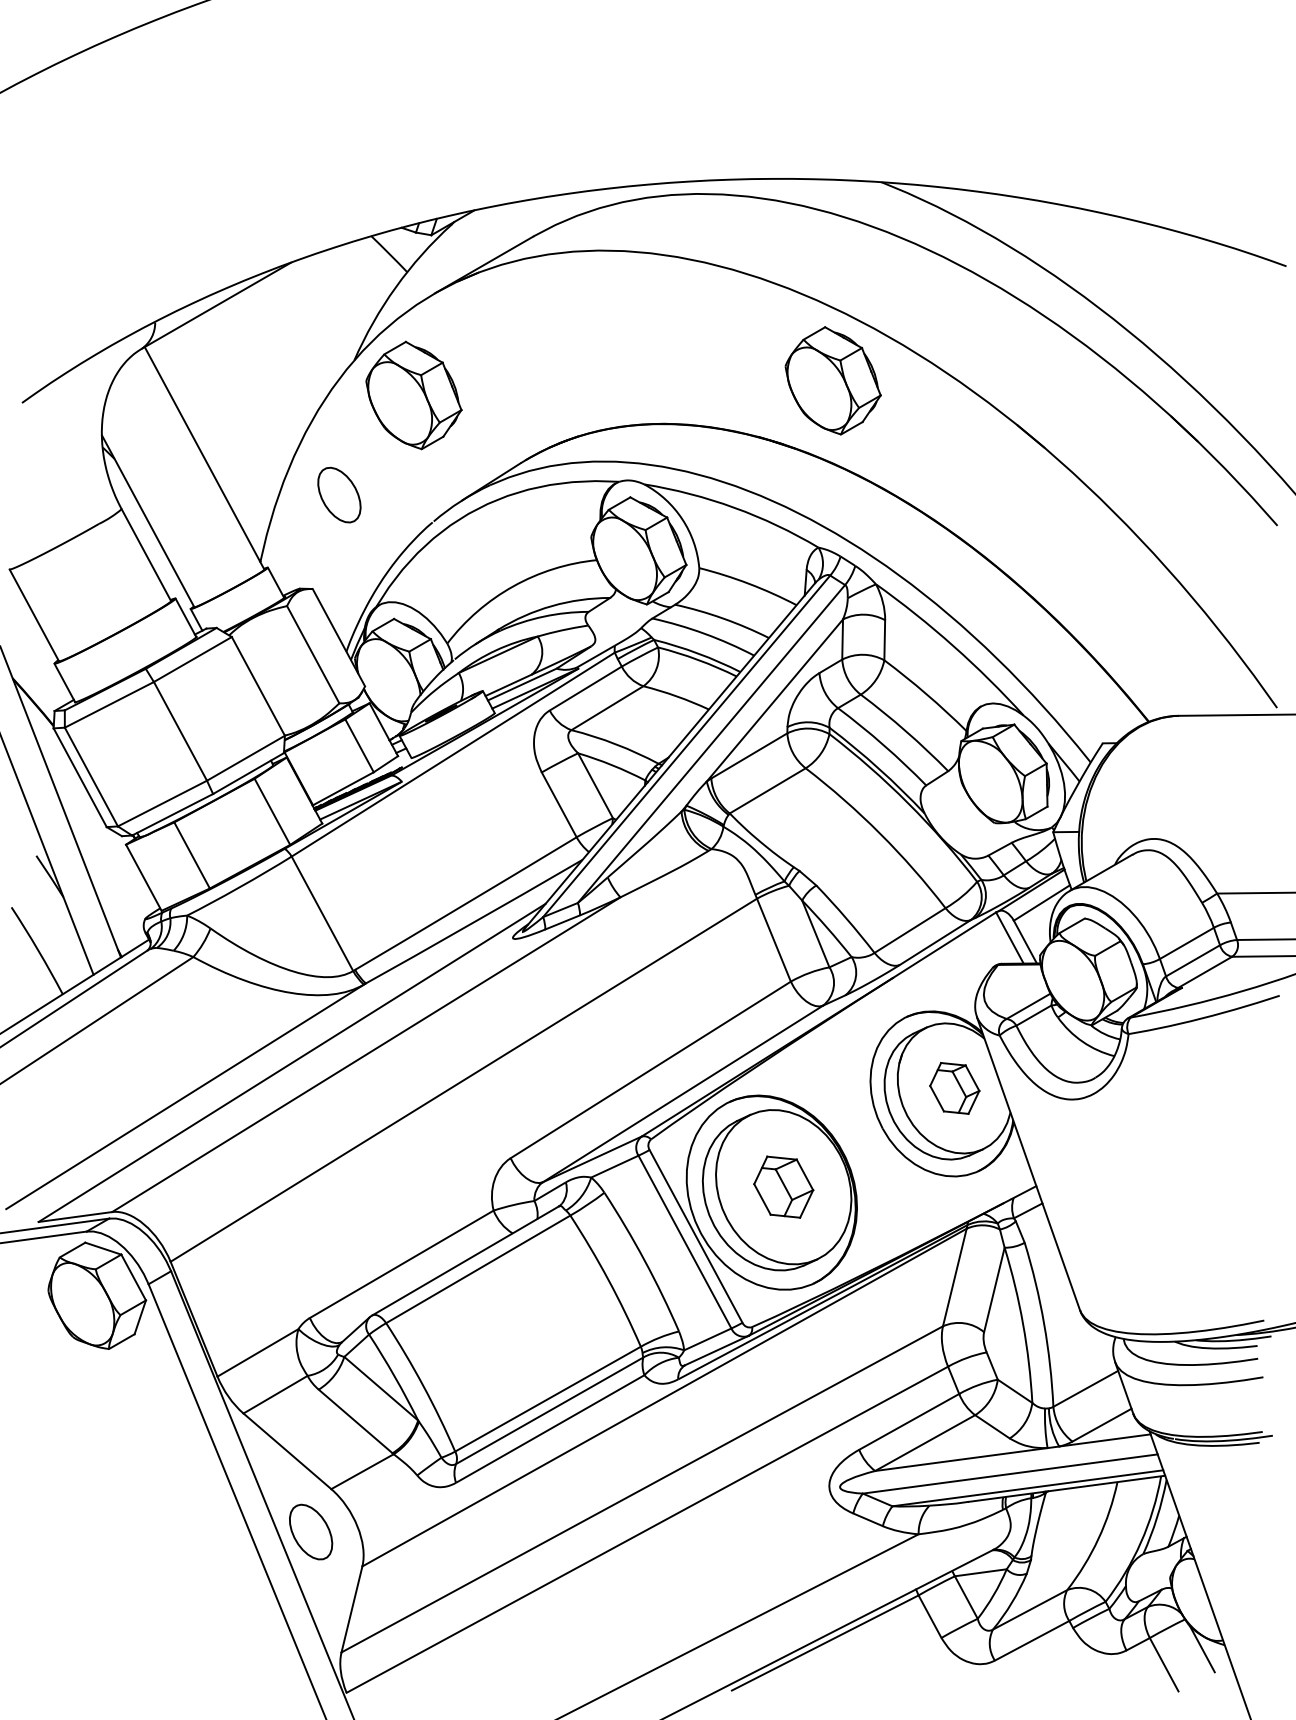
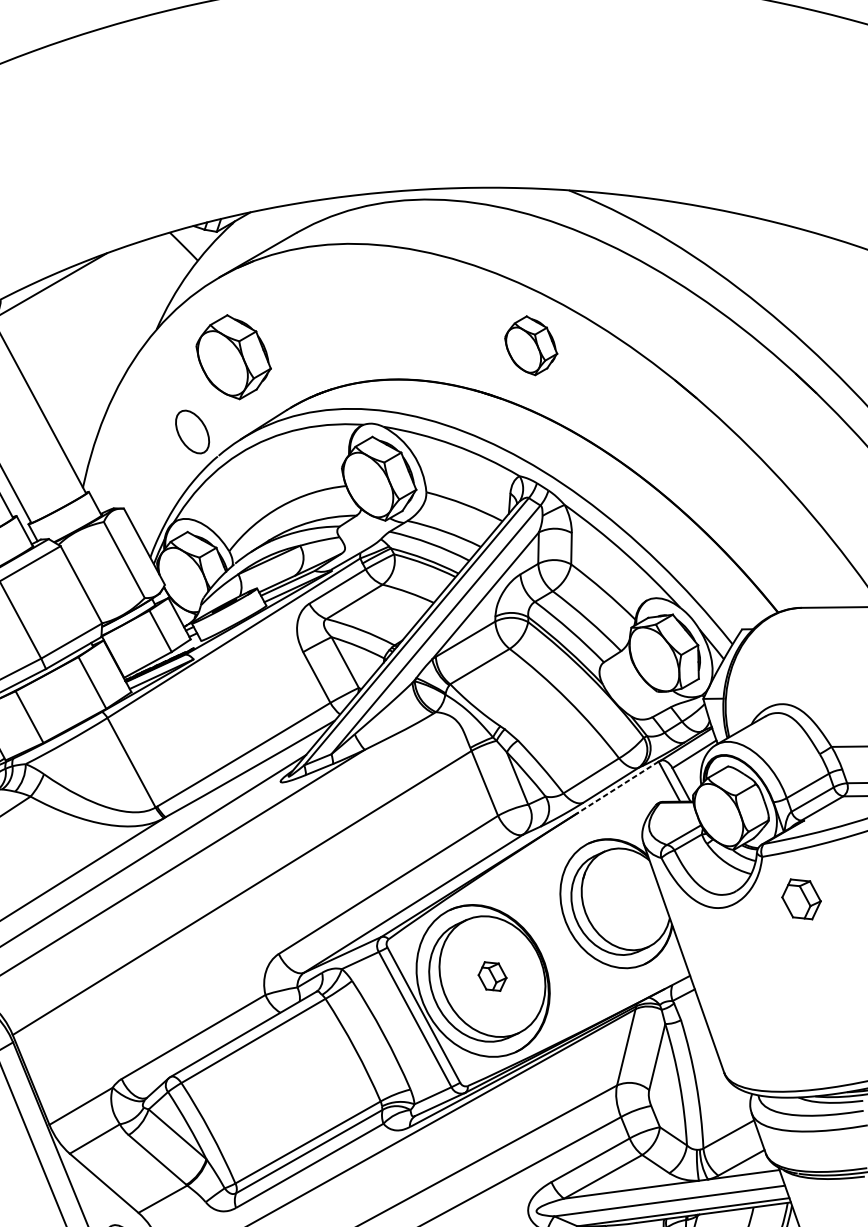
part: (832, 380) -> (530, 345), size x0.7
part: (413, 395) -> (233, 357), moved
part: (339, 494) -> (192, 431), moved
line: (944, 945) -> (618, 787), solid -> dashed
part: (954, 1088) -> (801, 899), moved
part: (783, 1186) -> (492, 976), size x0.6

